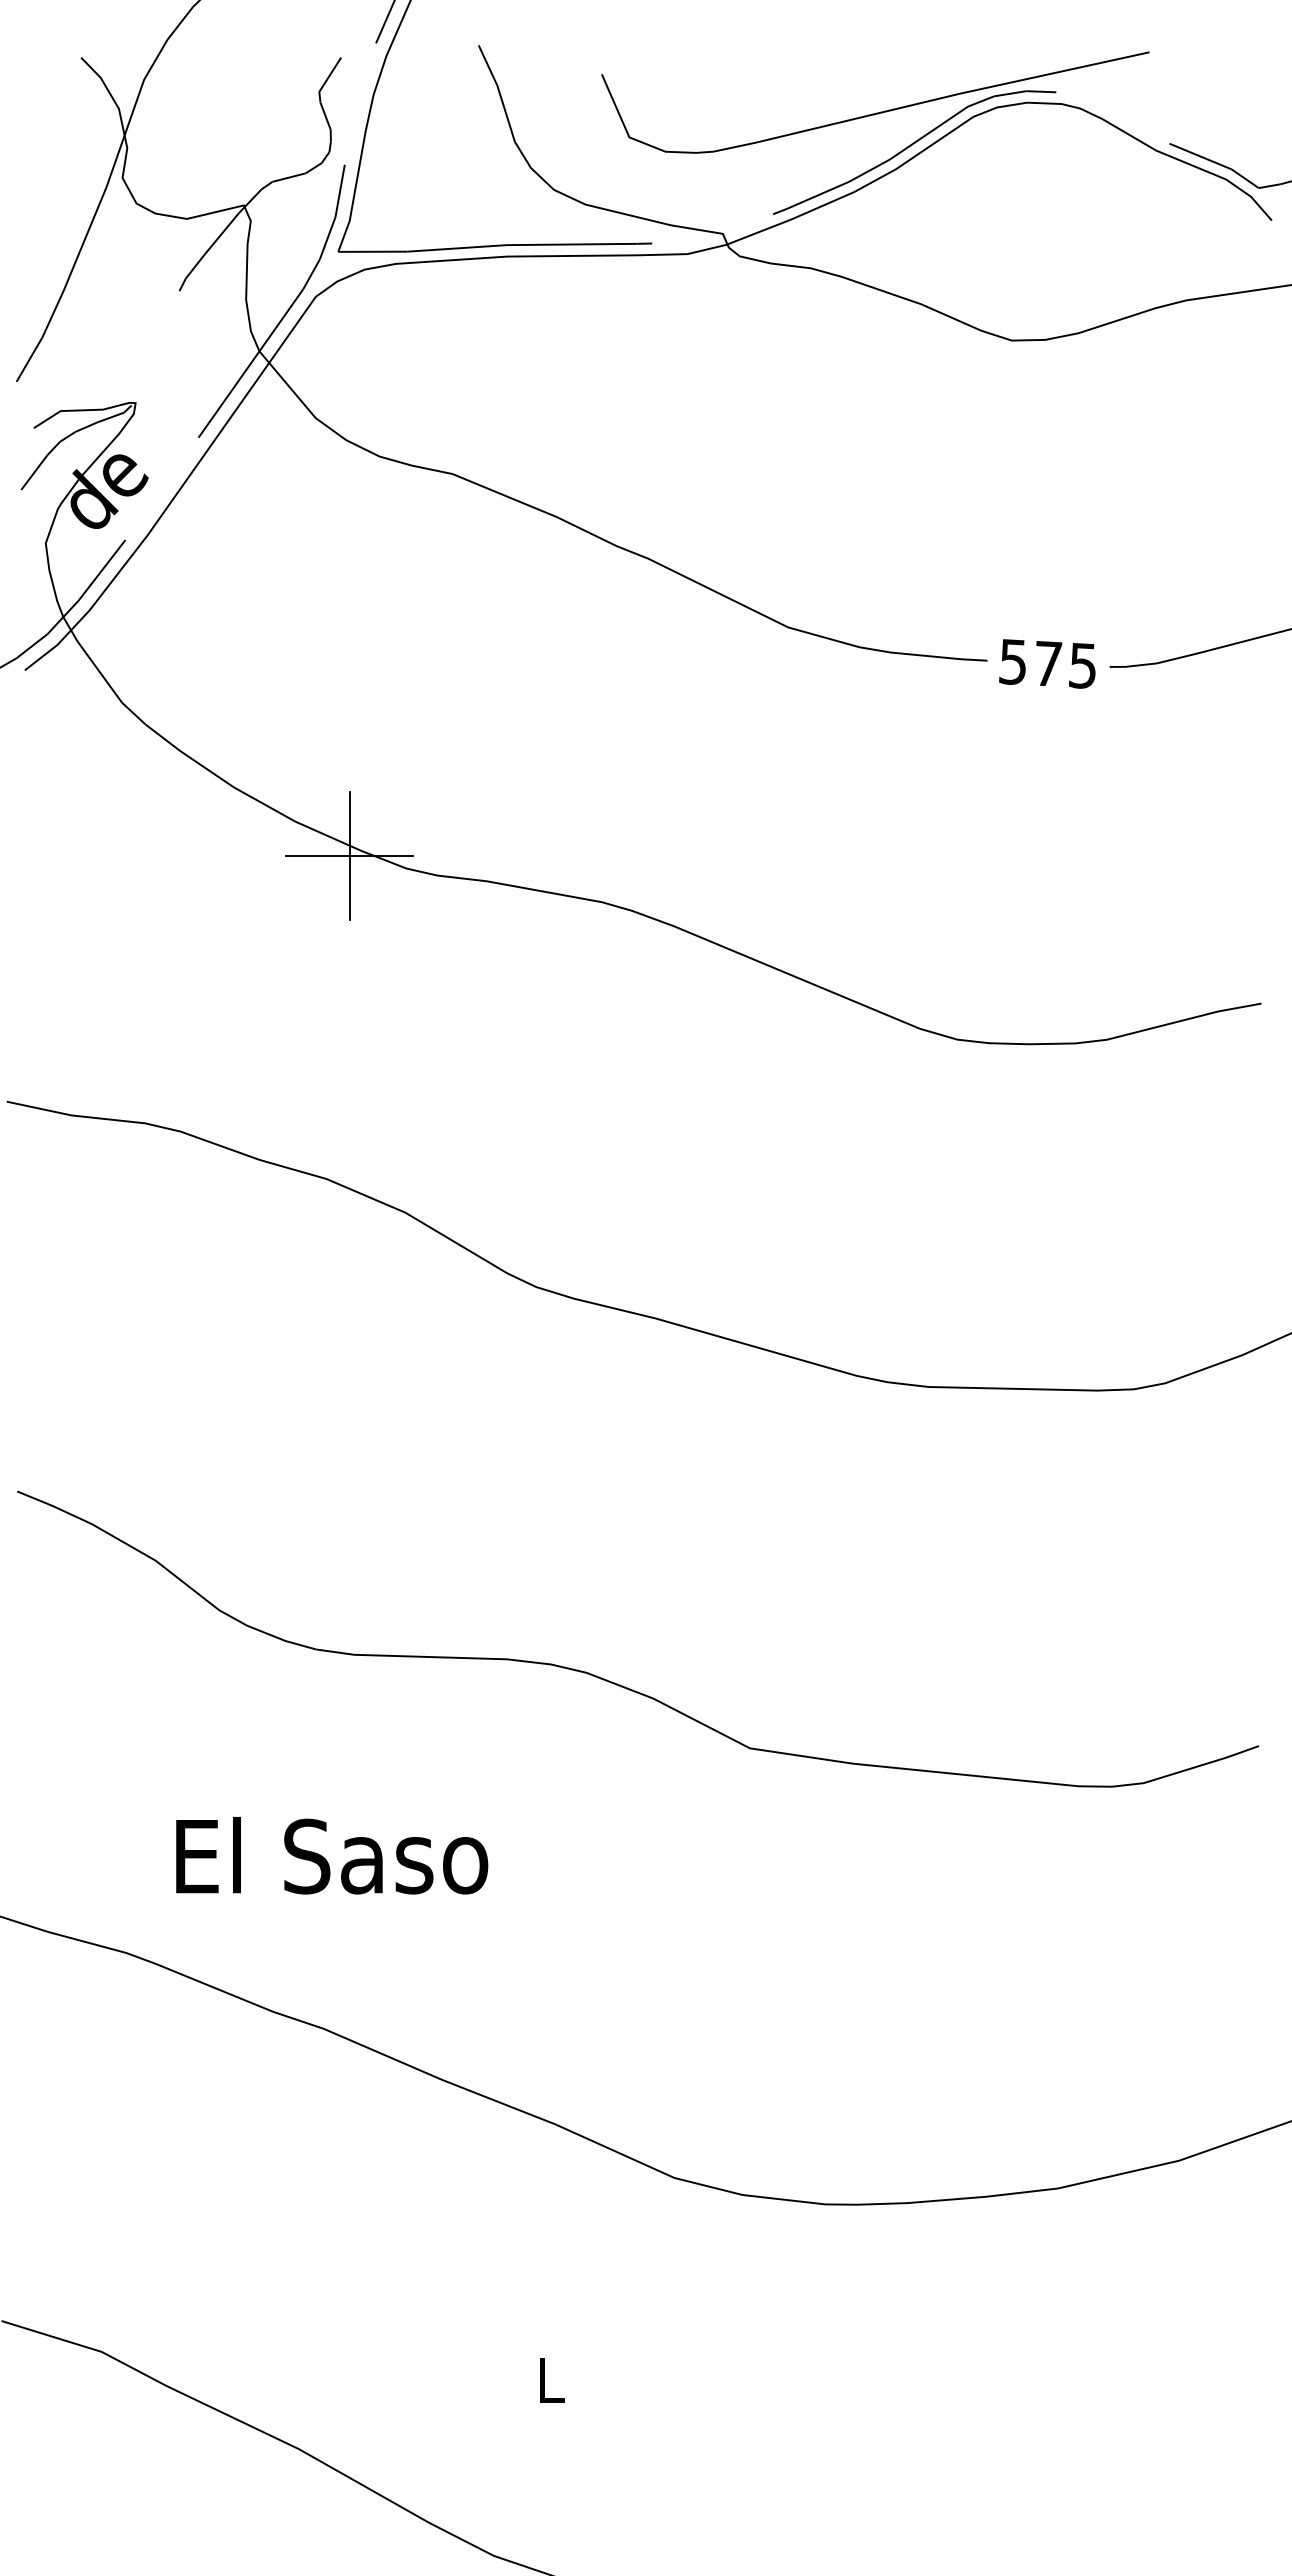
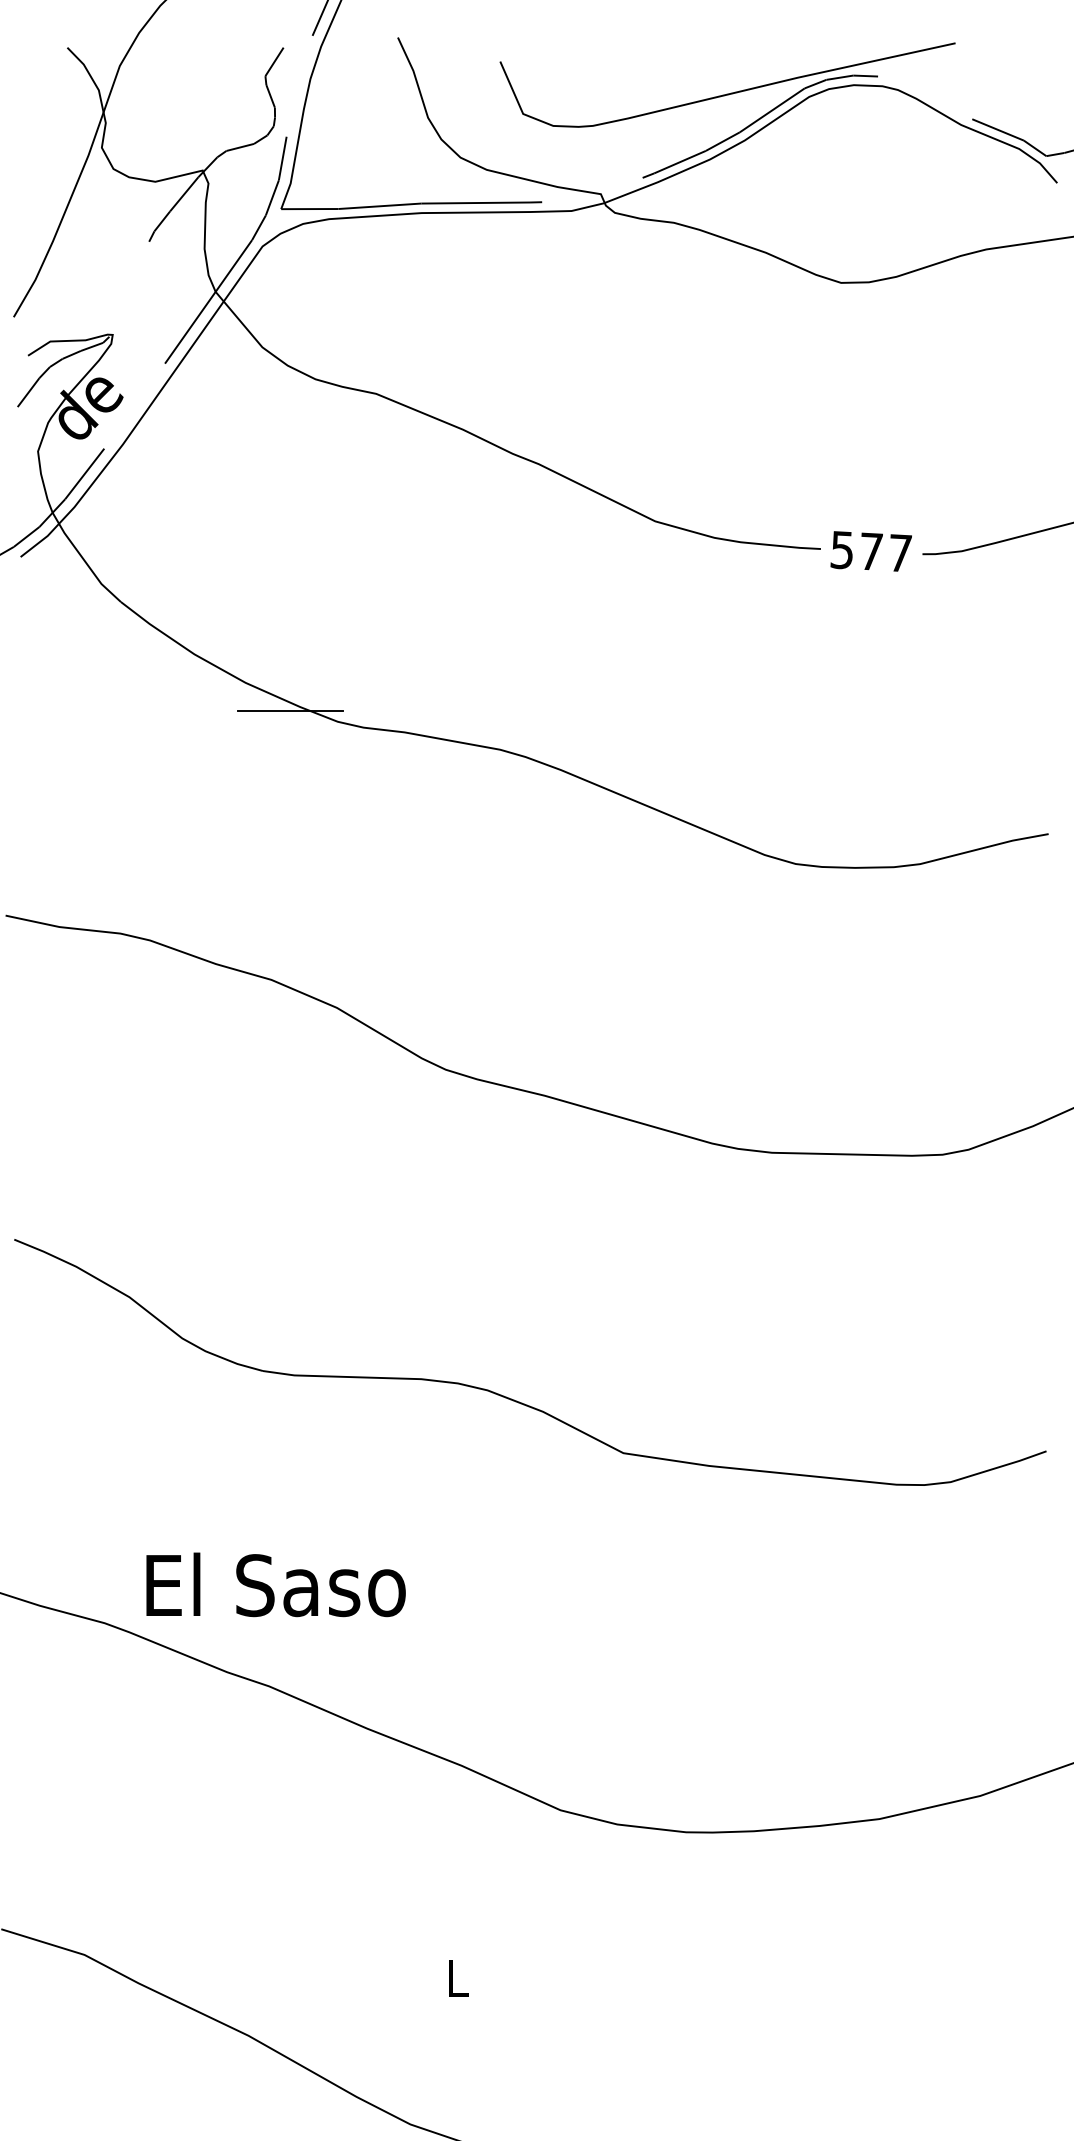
text: (1083, 665) -> (900, 553), 575 -> 577
line: (349, 855) -> (290, 710), removed
text: (332, 1855) -> (276, 1584), moved

